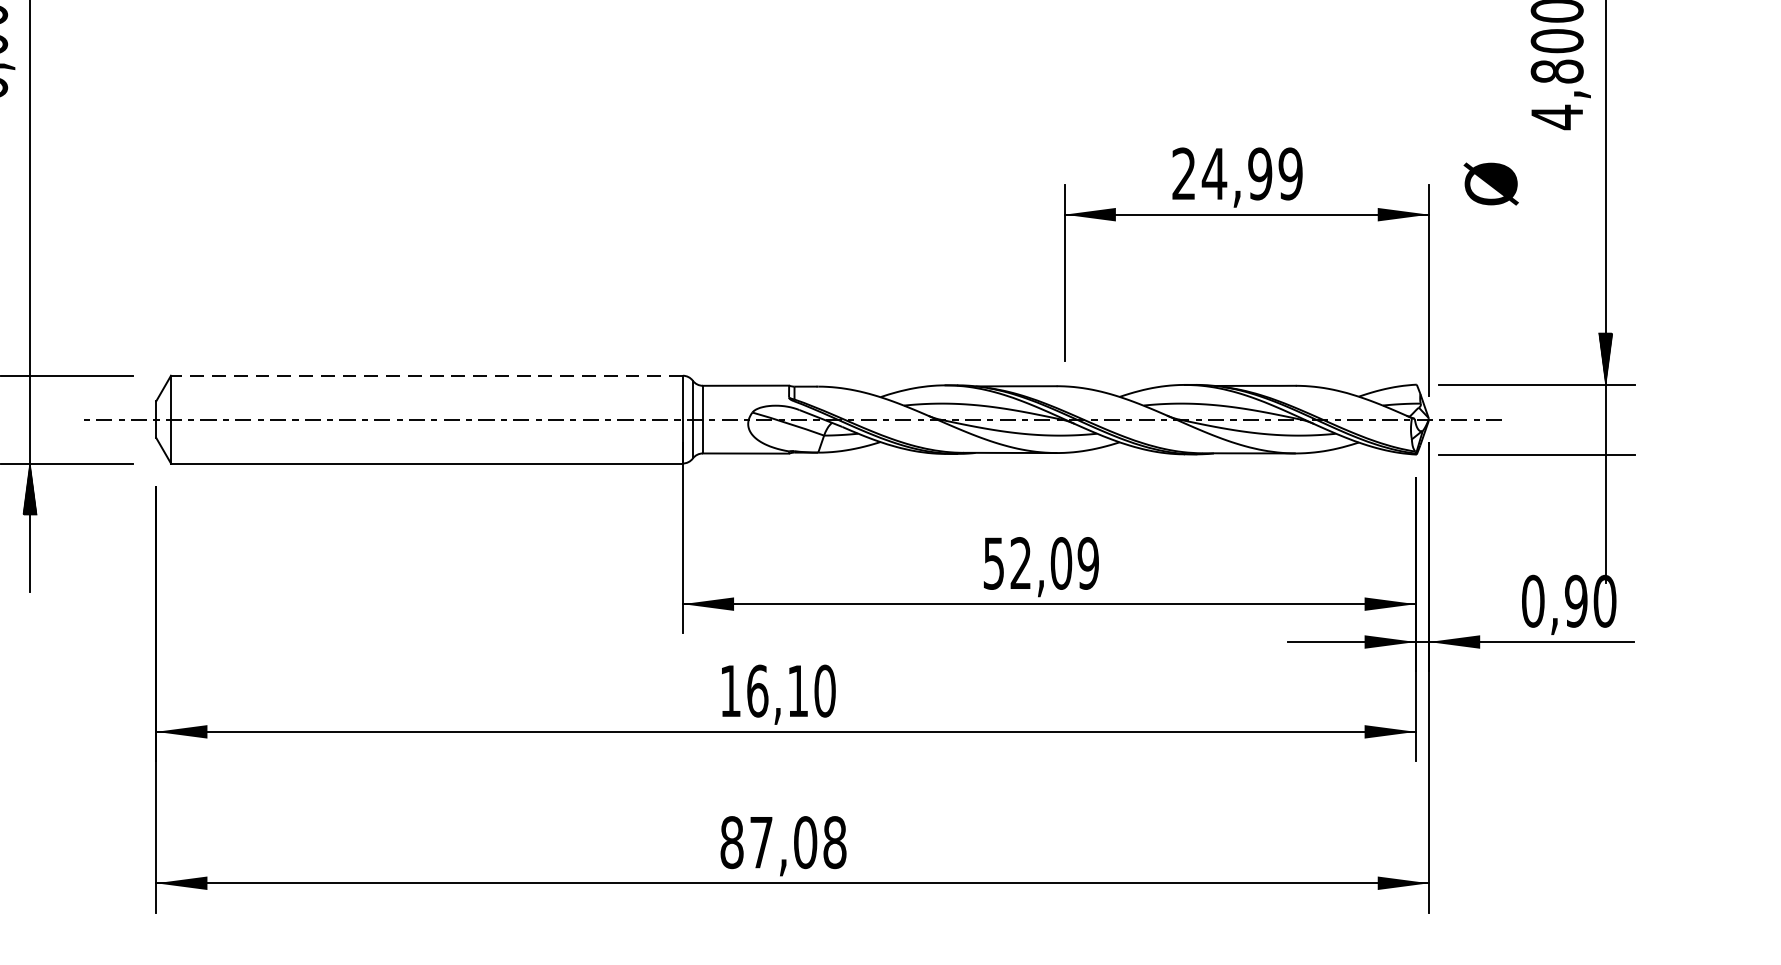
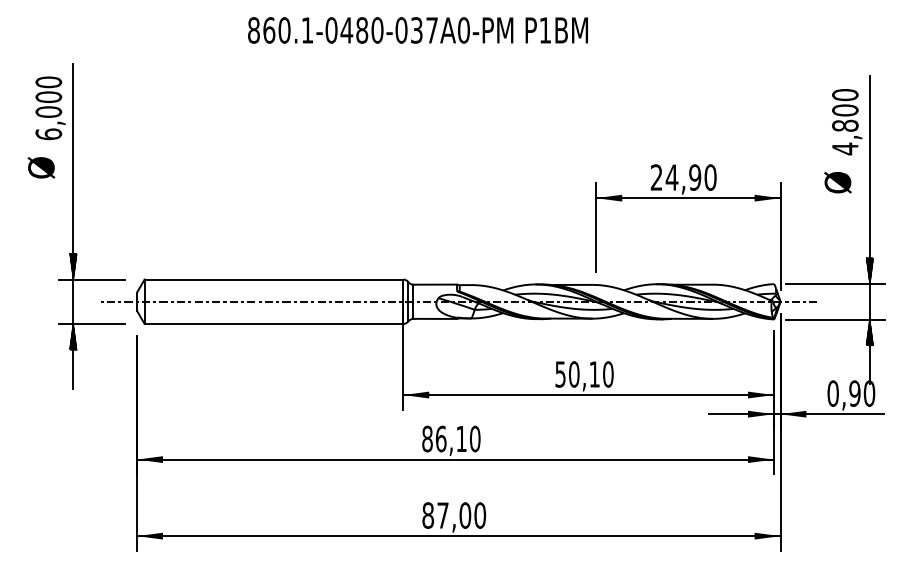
text: (1290, 173) -> (710, 177), 24,99 -> 24,90
text: (1490, 183) -> (837, 182), moved
hatch: (28, 349) -> (72, 266), added
line: (426, 375) -> (273, 279), dashed -> solid
hatch: (1605, 480) -> (869, 332), added
text: (1055, 563) -> (591, 374), 52,09 -> 50,10
text: (730, 690) -> (427, 438), 16,10 -> 86,10
text: (835, 842) -> (480, 515), 87,08 -> 87,00

